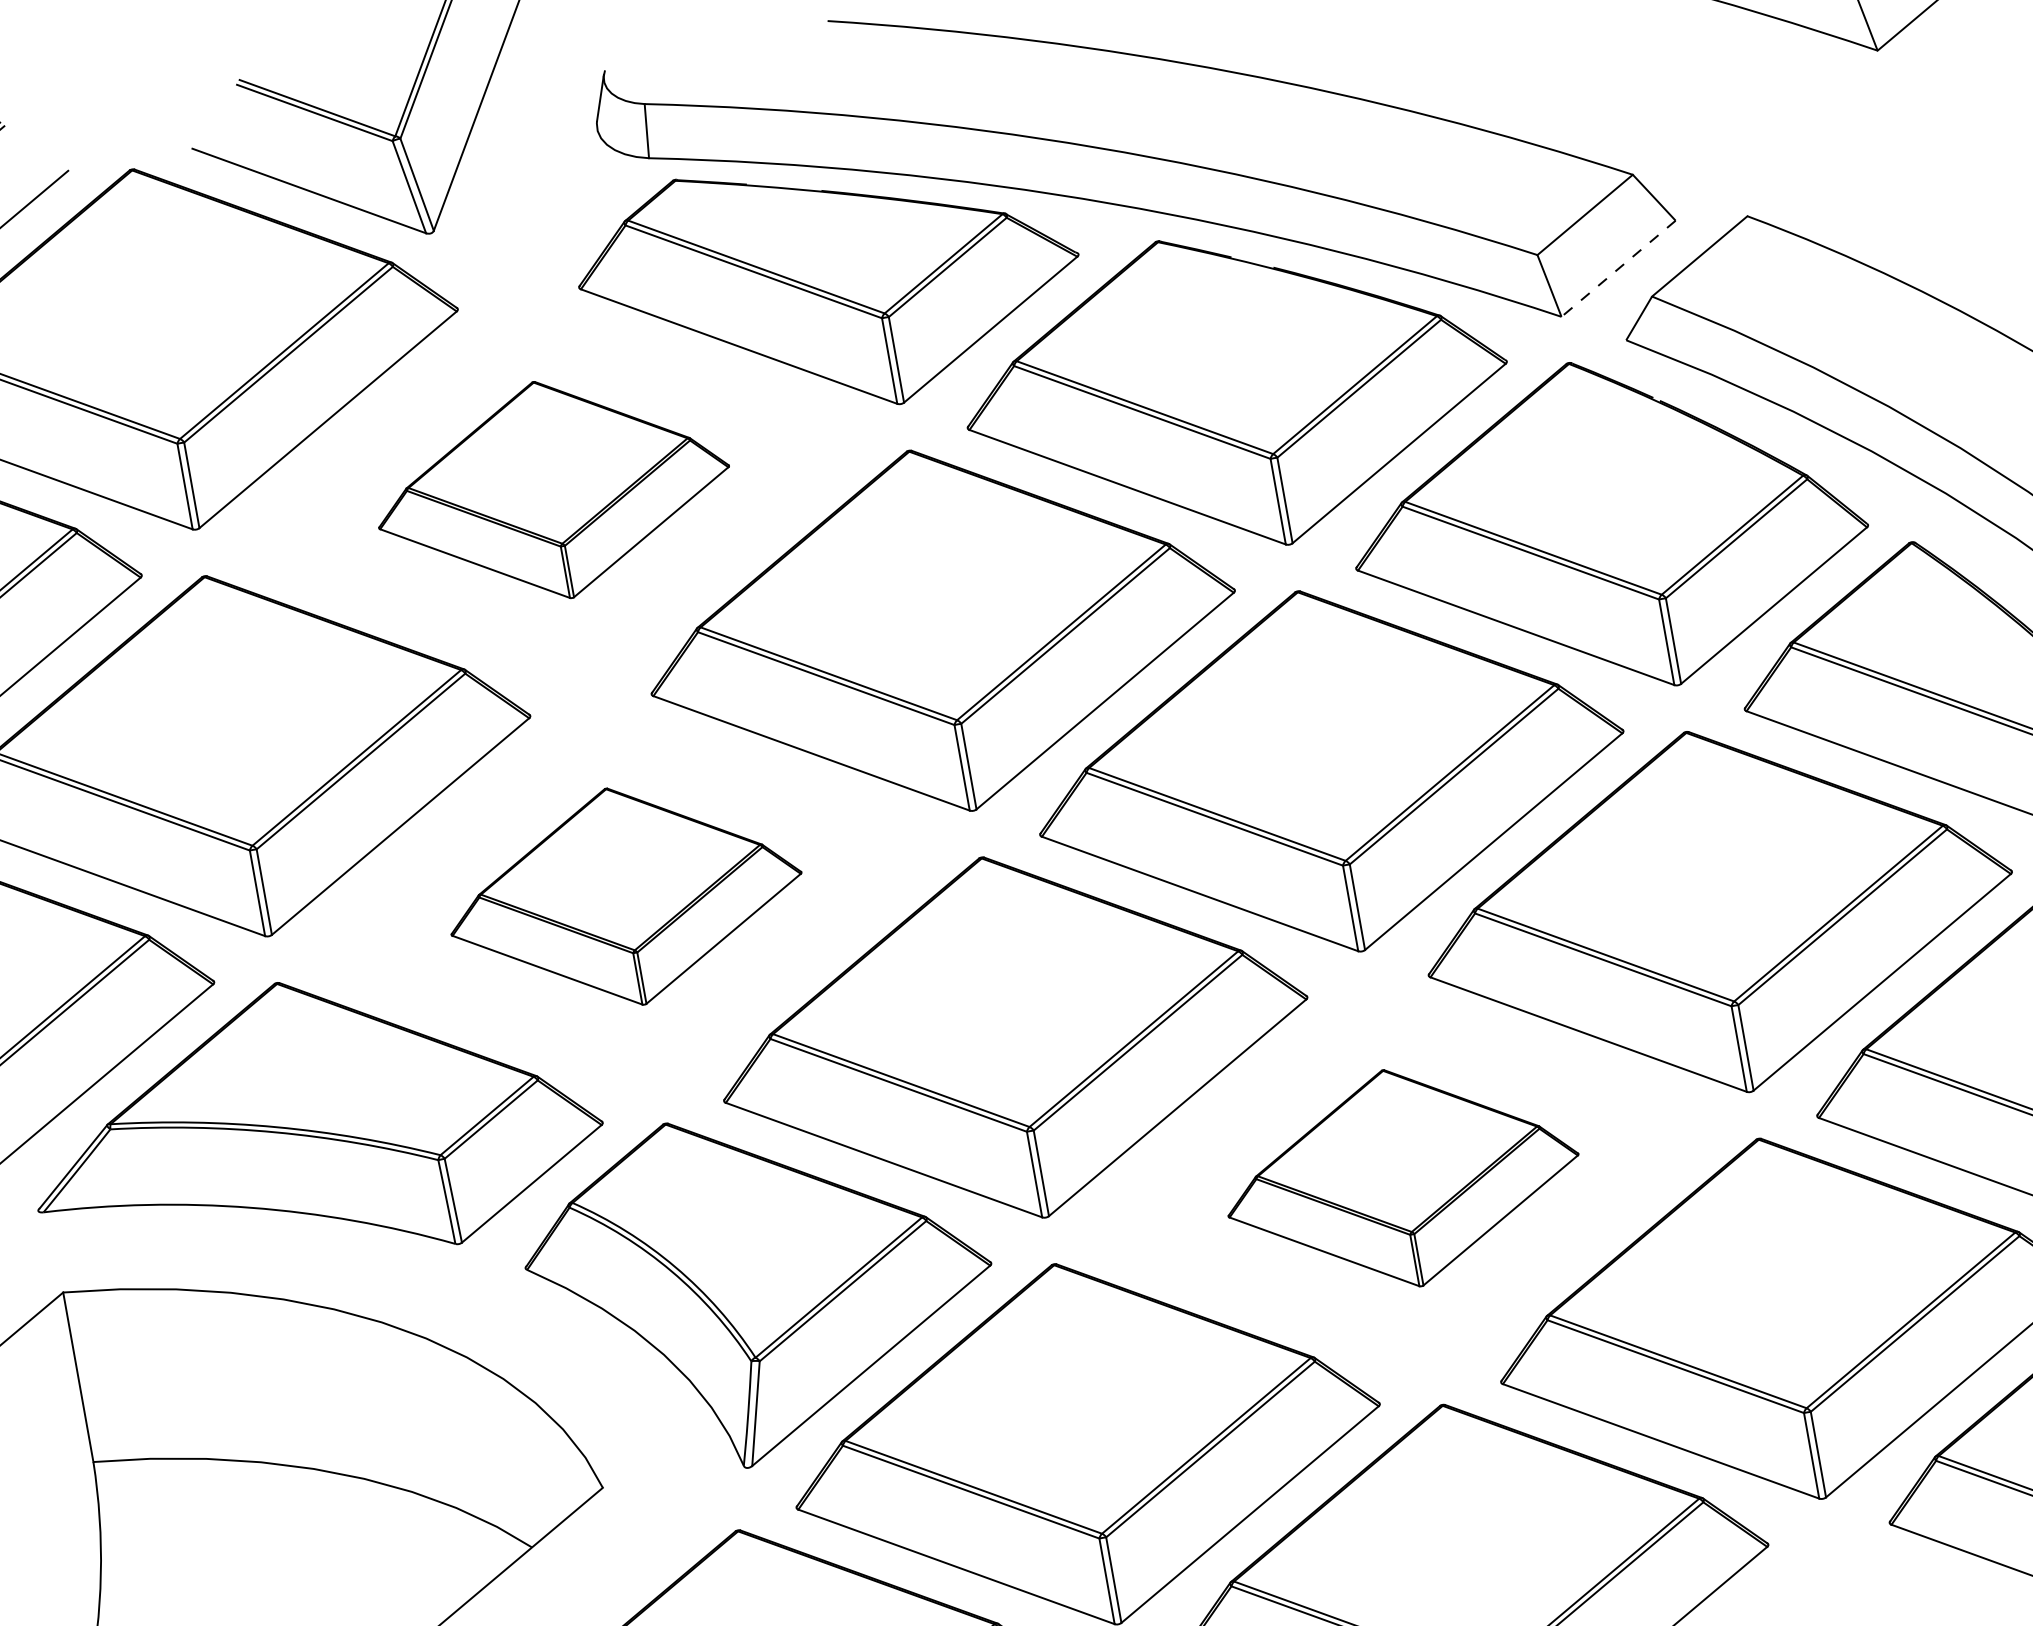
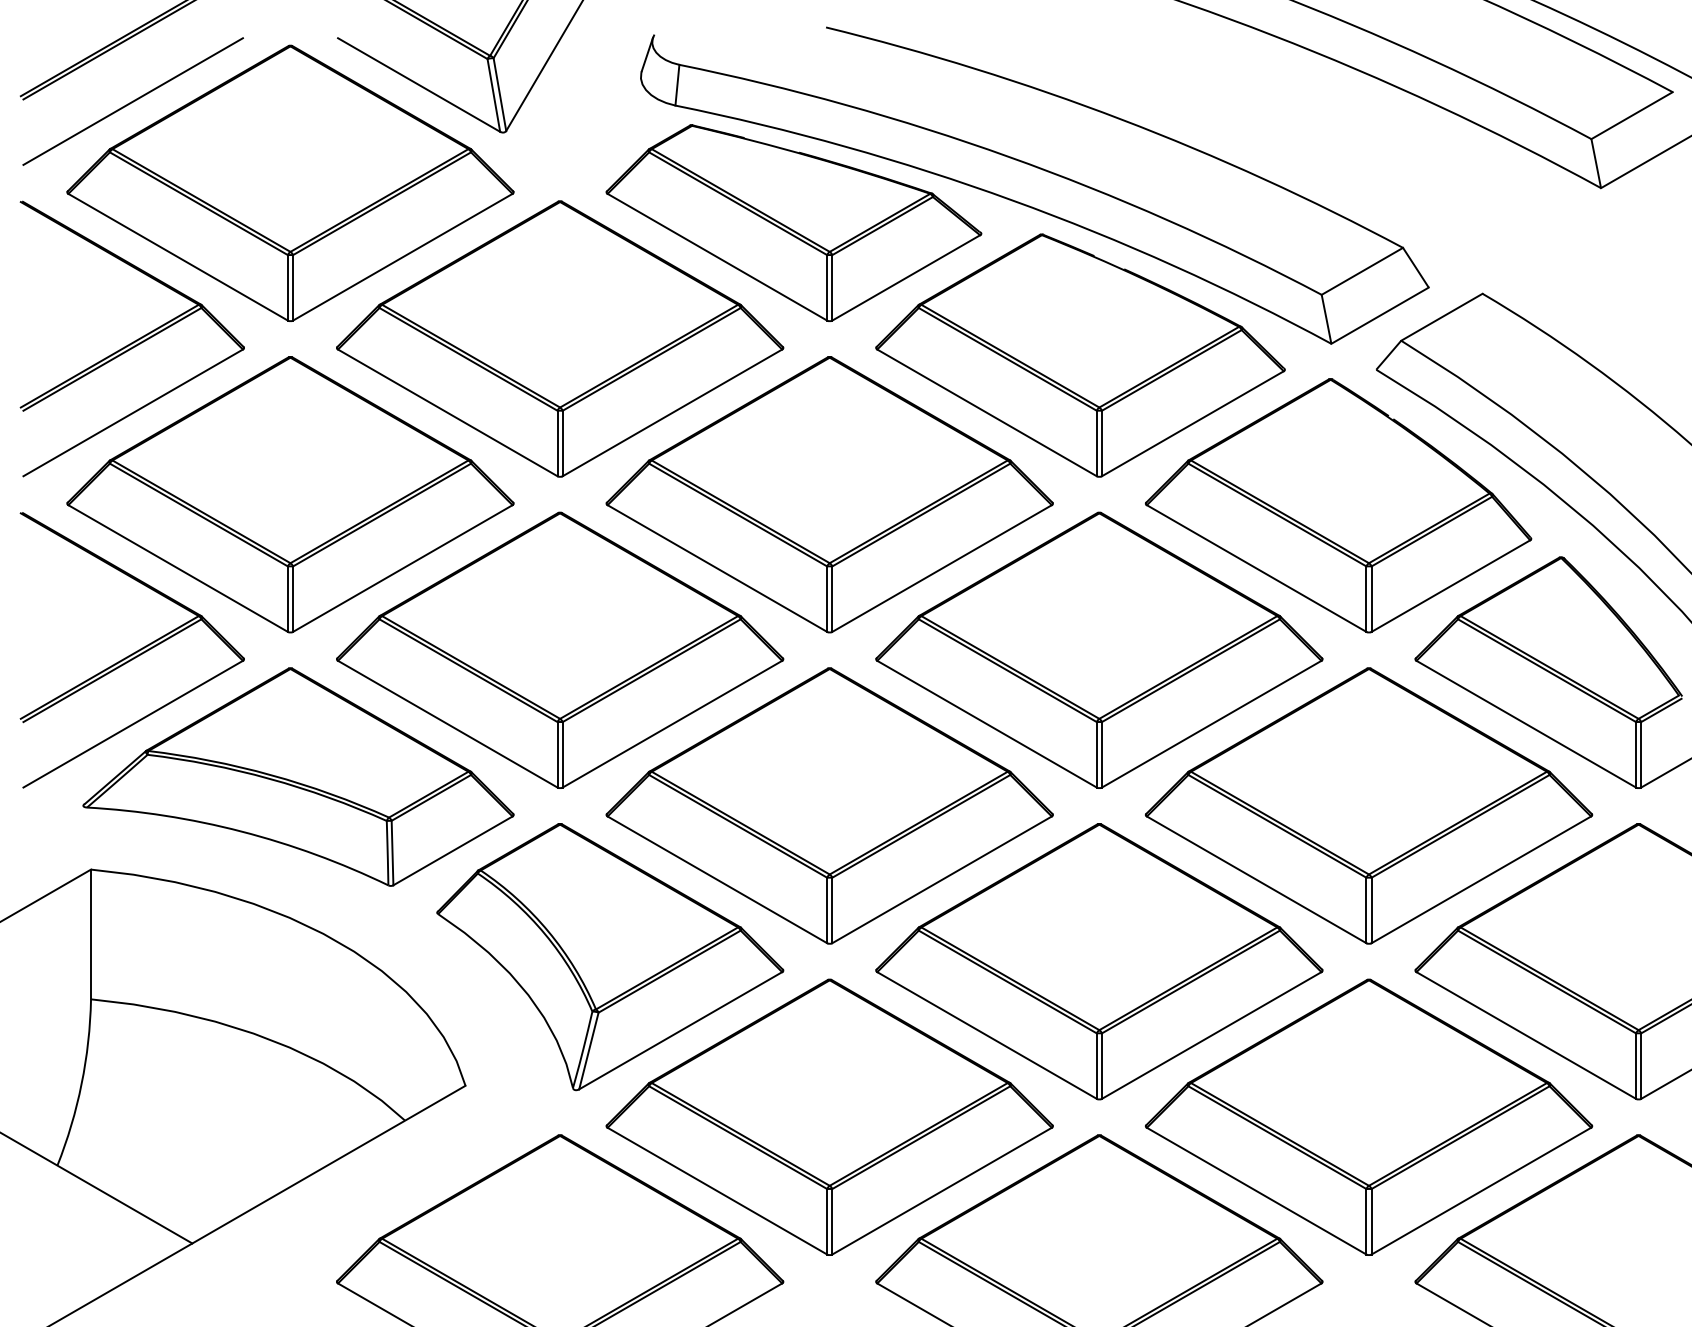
line: (1617, 268) -> (1379, 315), dashed -> solid
part: (553, 489) -> (560, 338), size x1.67
part: (625, 895) -> (560, 649), size x1.67
part: (1402, 1177) -> (1099, 961), size x1.67

